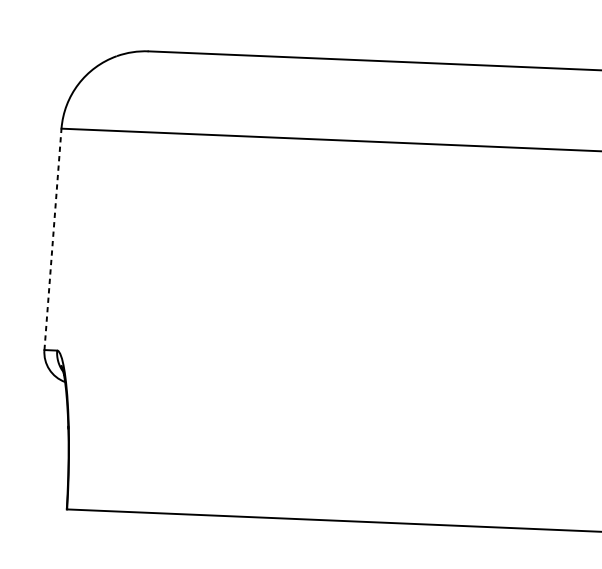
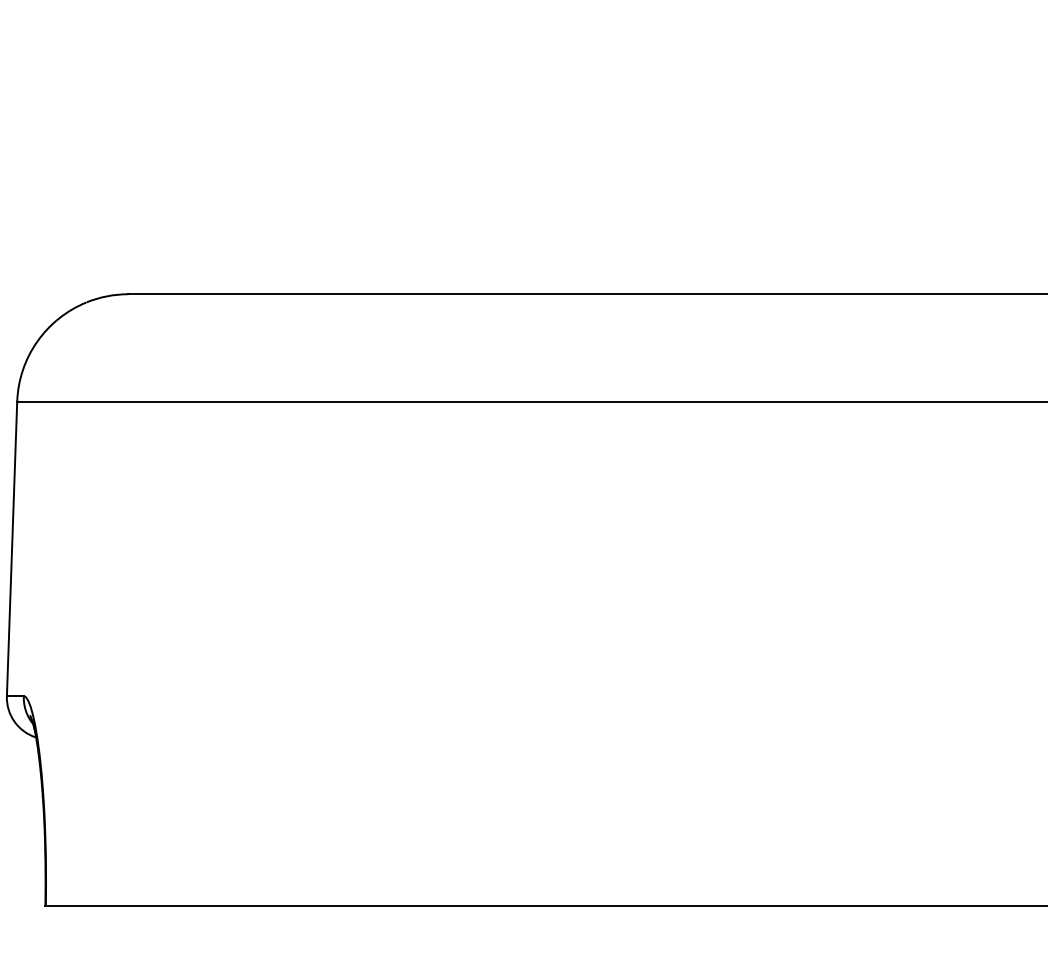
line: (53, 239) -> (12, 548), dashed -> solid

